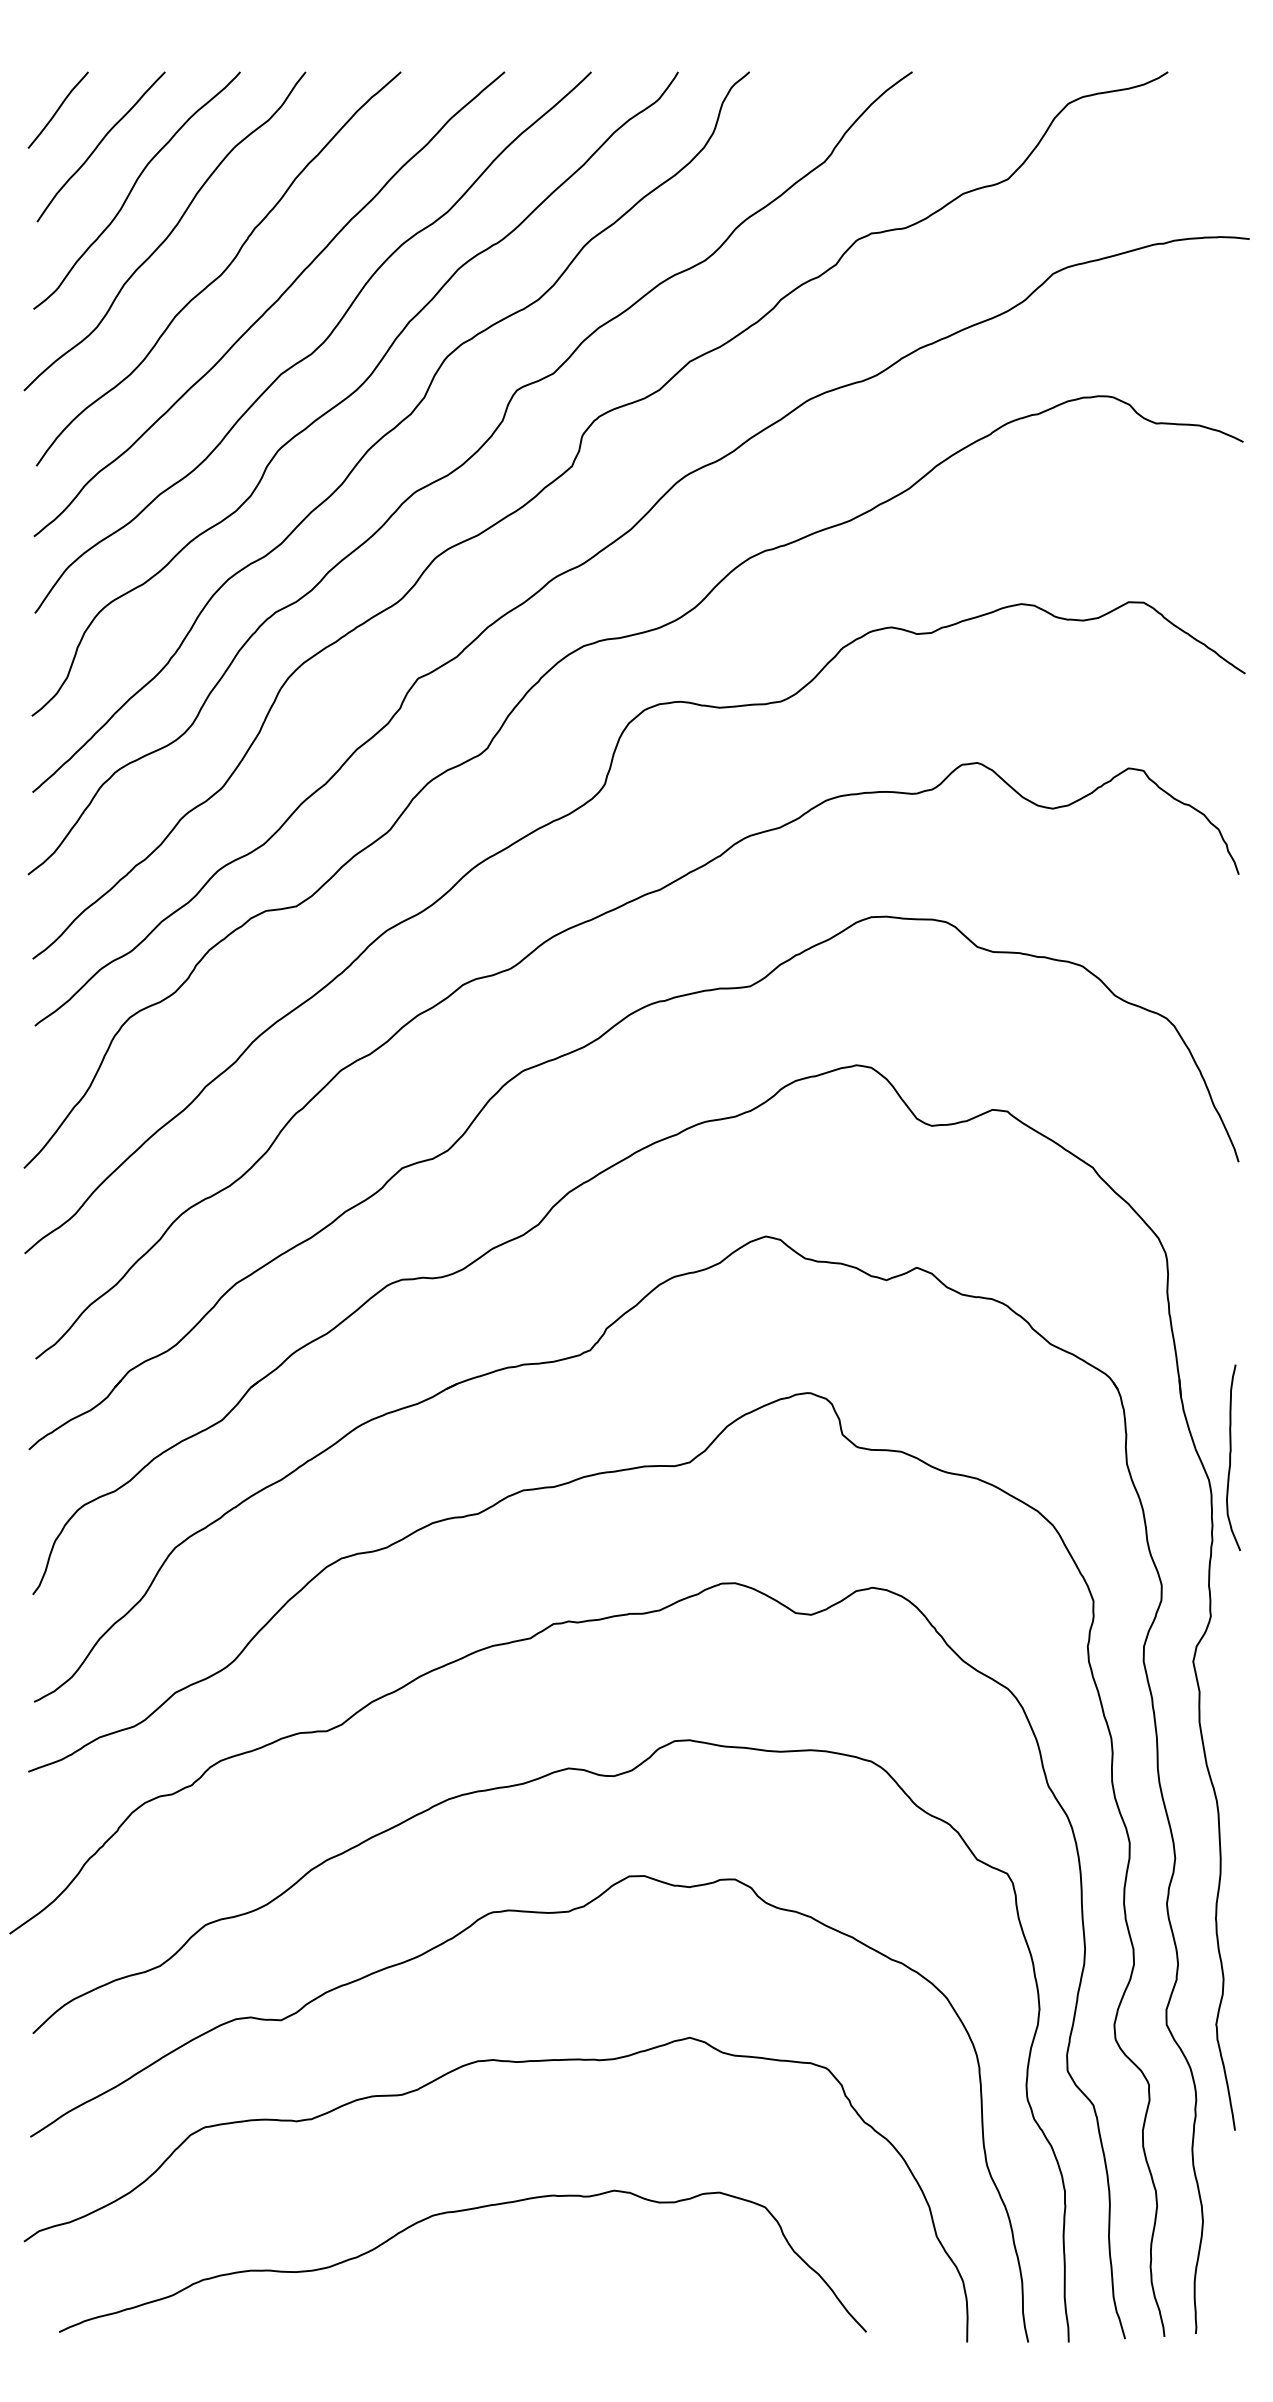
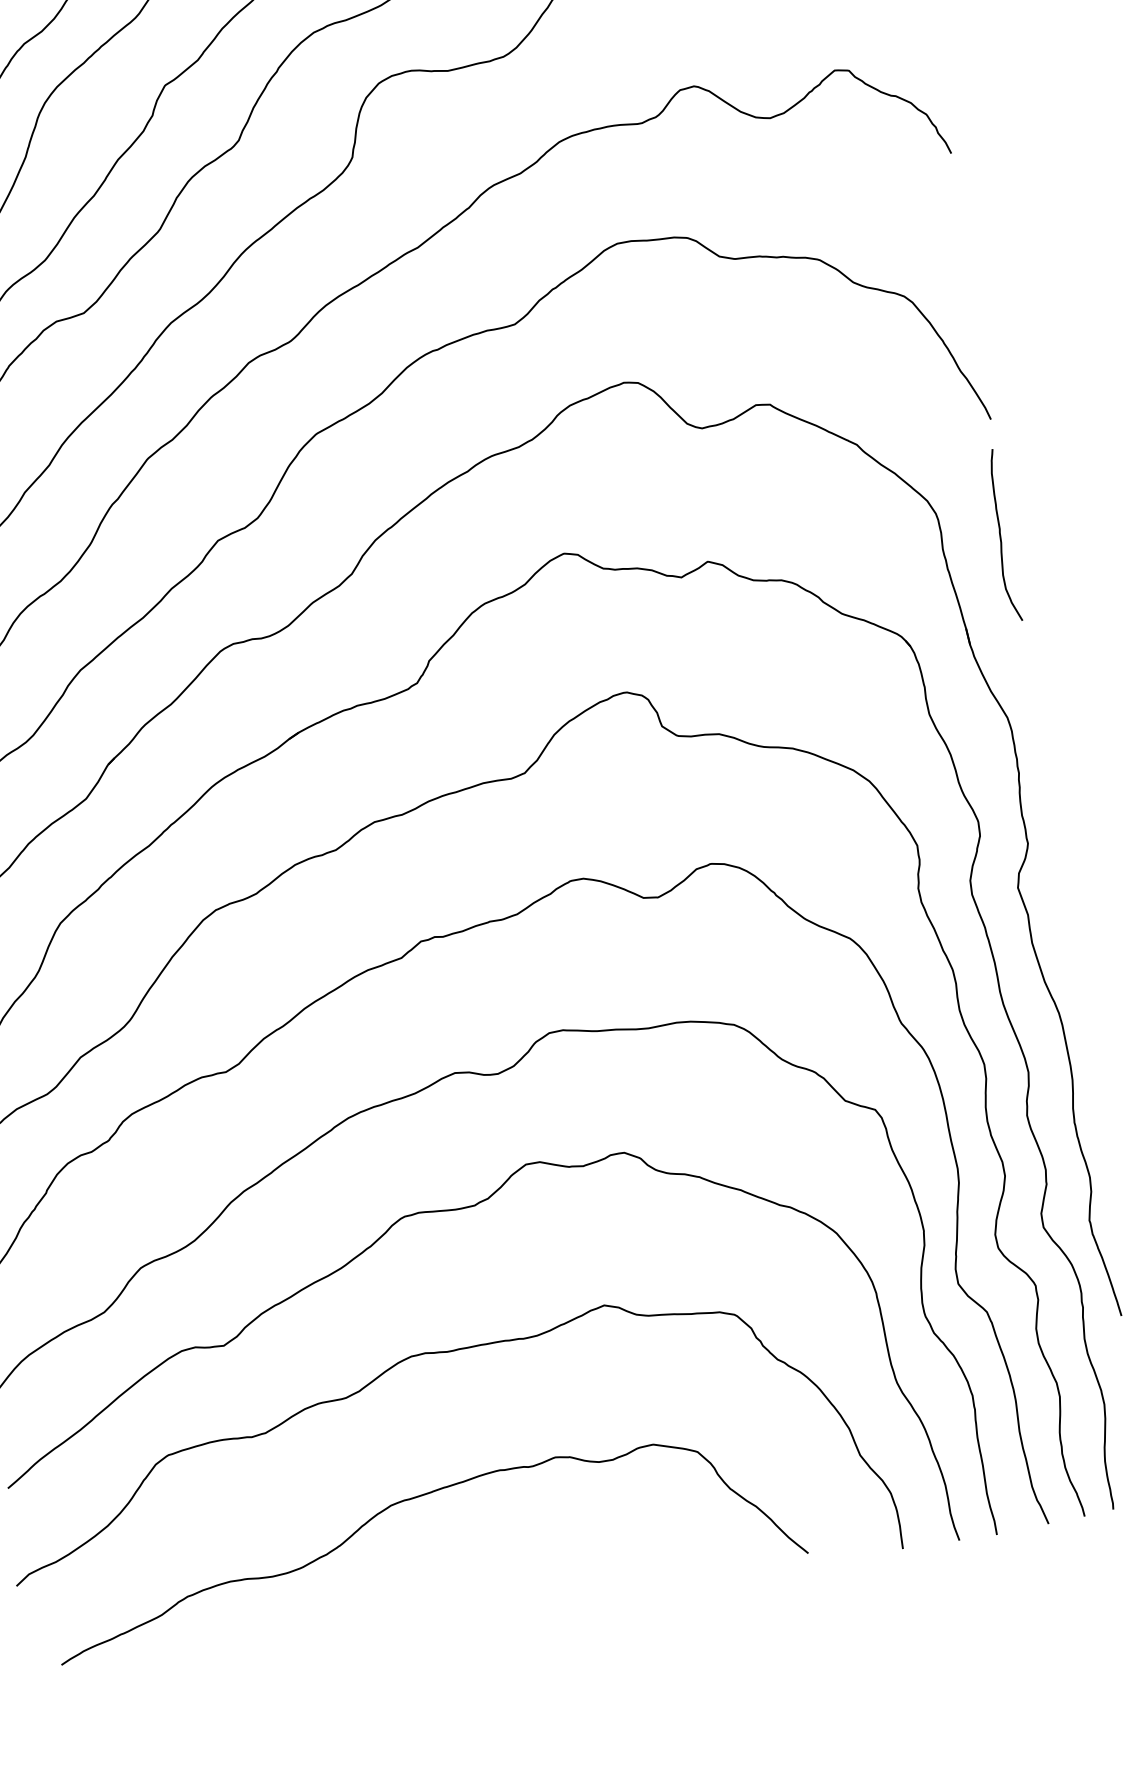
curve: (1231, 1457) -> (1001, 535), moved

